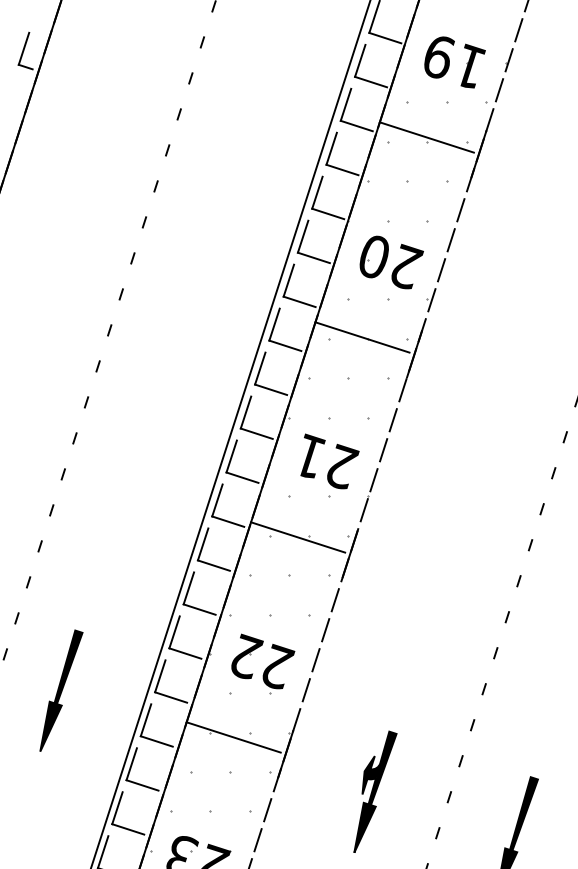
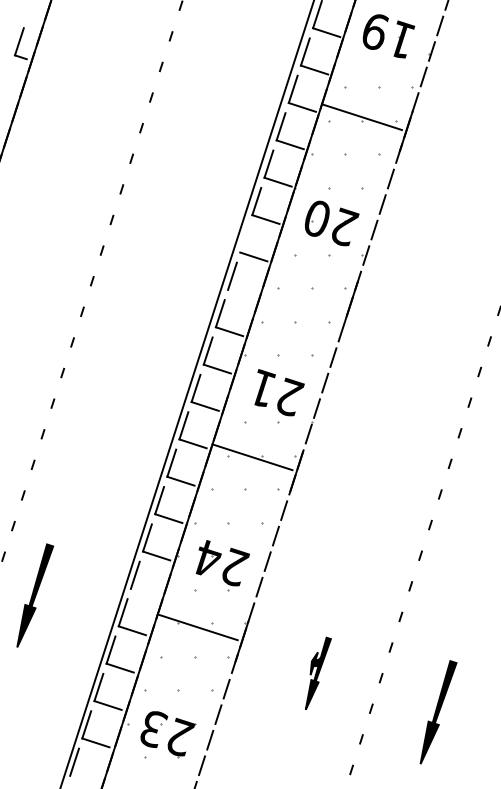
part: (454, 62) -> (388, 36), moved
line: (288, 280) -> (244, 238), removed
line: (362, 337) -> (307, 287), removed
line: (285, 344) -> (241, 293), removed
text: (247, 656) -> (209, 558), 22 -> 24
part: (61, 690) -> (35, 595), moved
line: (171, 696) -> (144, 592), removed
part: (375, 791) -> (318, 673), size x0.7

